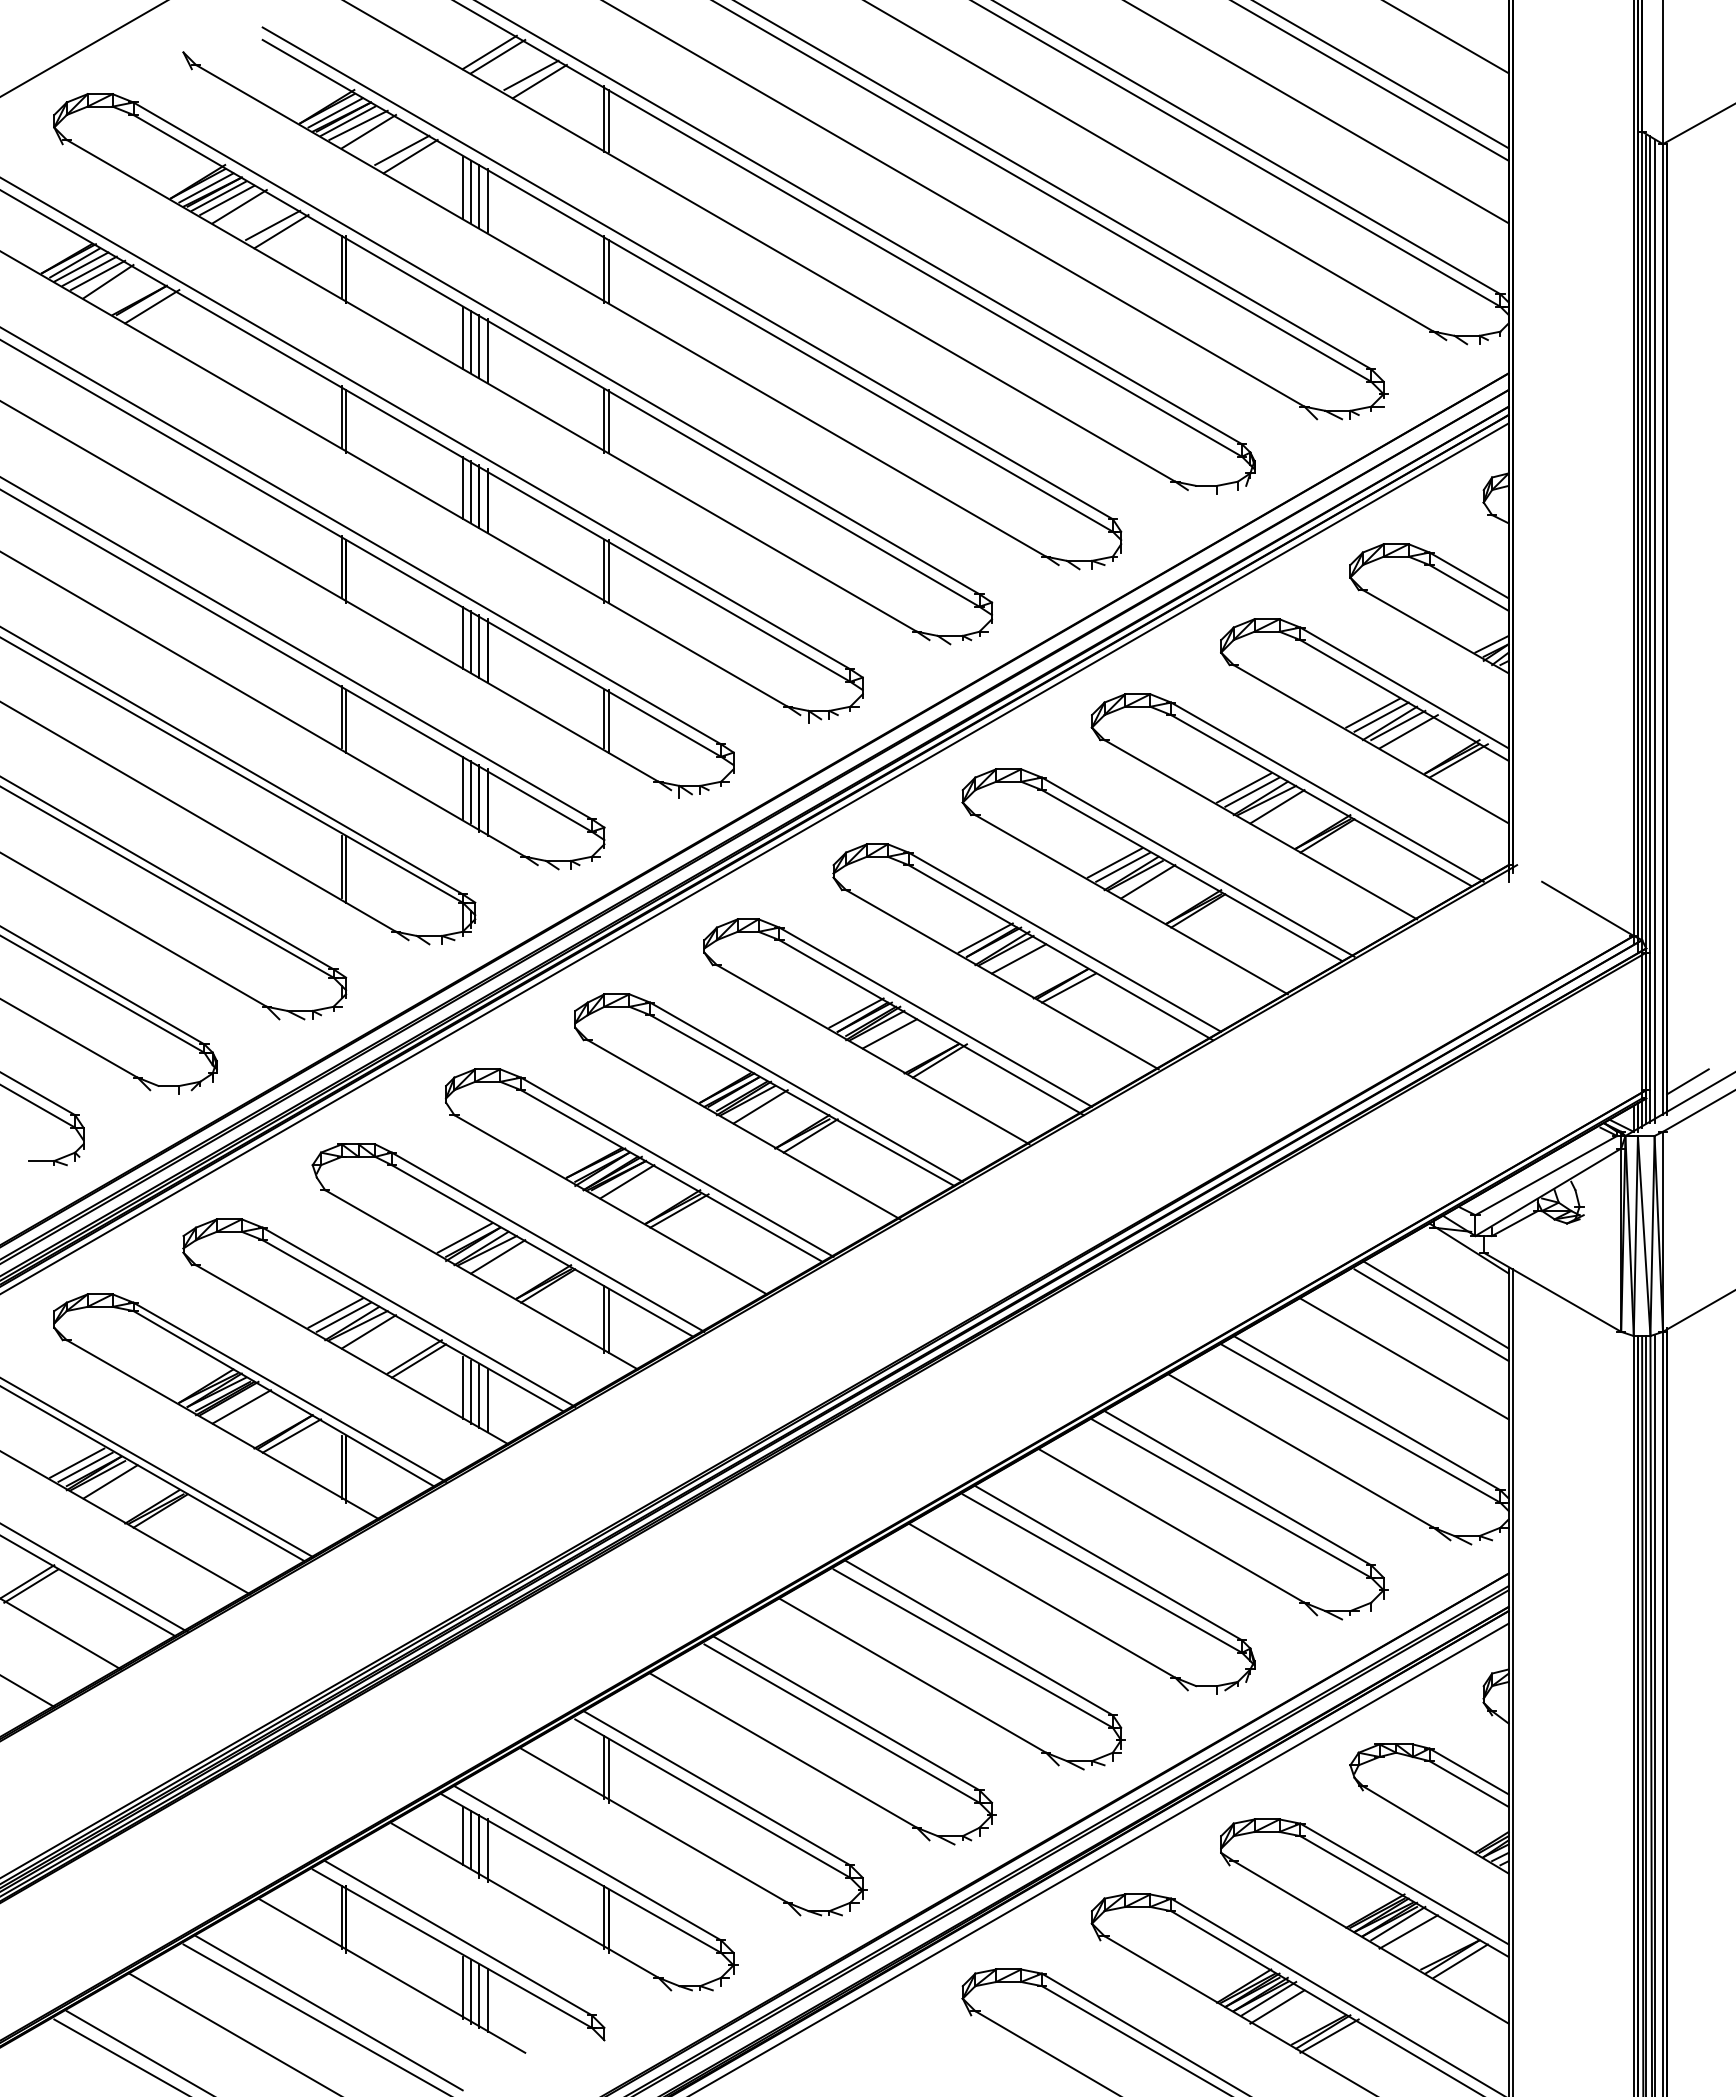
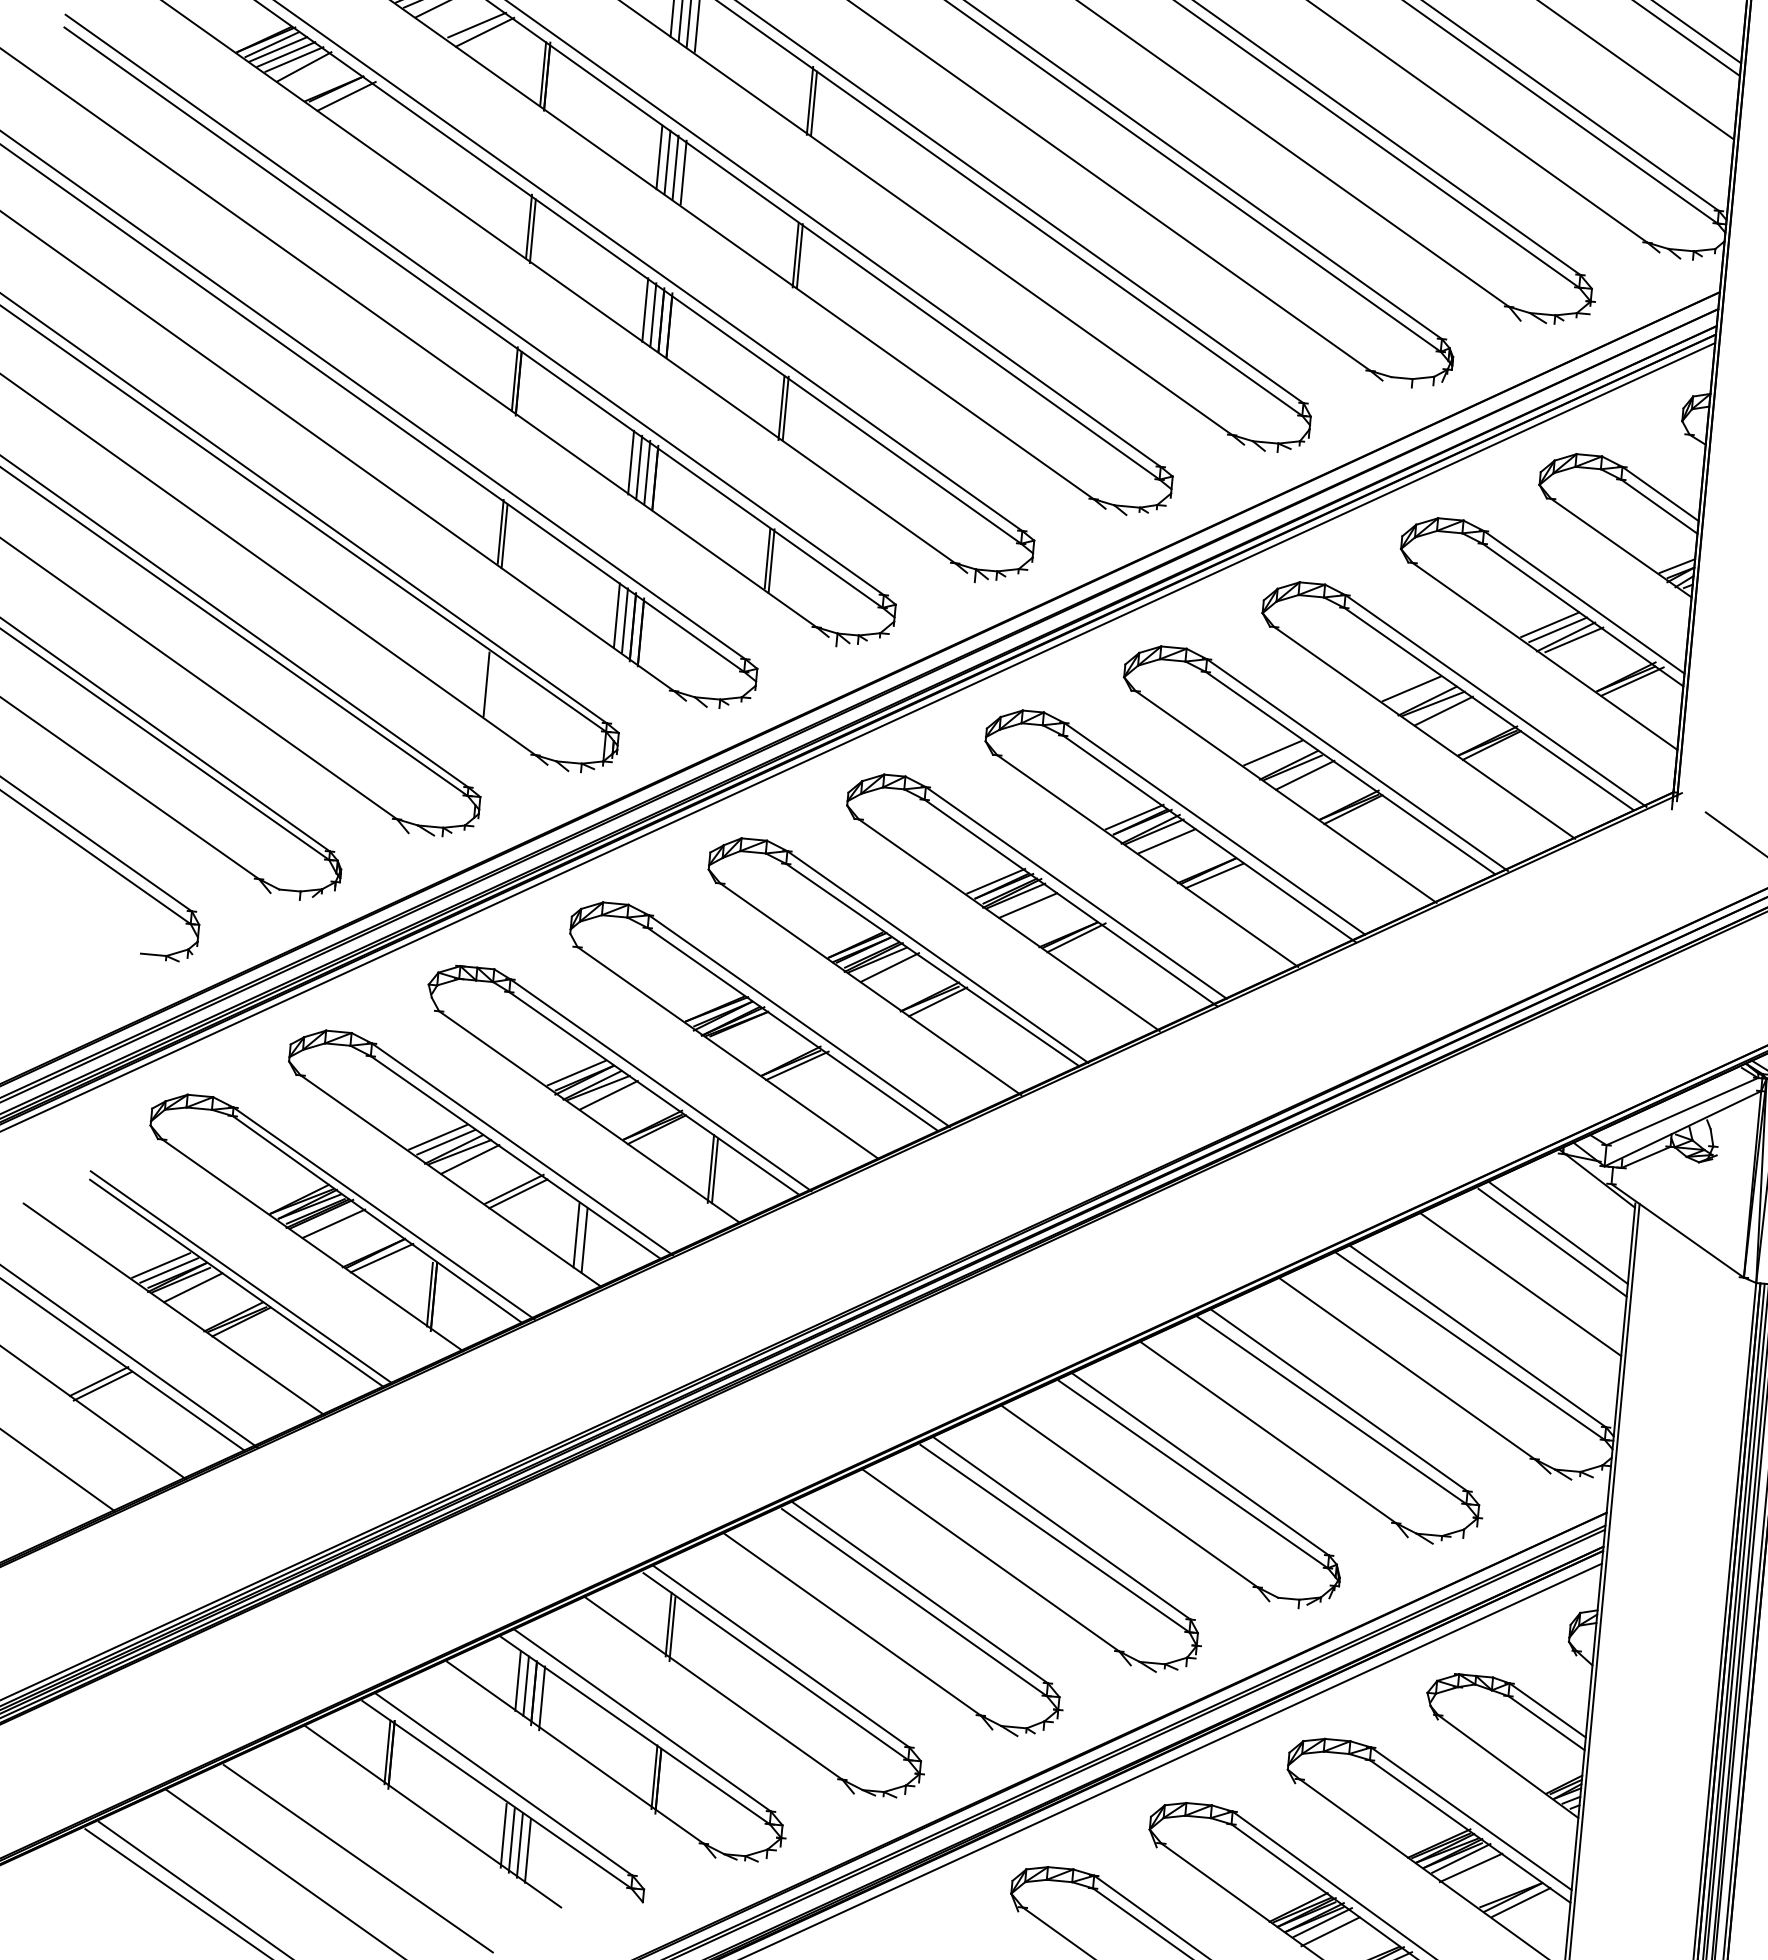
line: (1408, 731) -> (1584, 646), removed
line: (1252, 791) -> (1419, 693), removed
line: (1123, 866) -> (1281, 757), removed
line: (346, 868) -> (491, 686), removed
line: (627, 1181) -> (747, 1030), removed
line: (462, 1387) -> (560, 1224), removed
line: (471, 1392) -> (568, 1230), removed
line: (329, 2013) -> (365, 1848), removed

